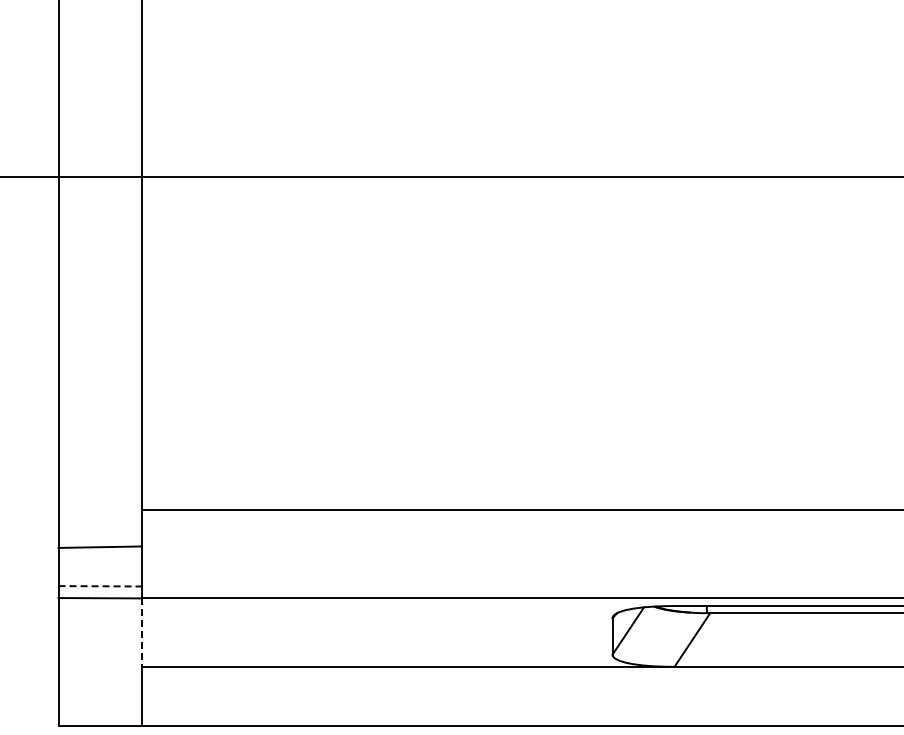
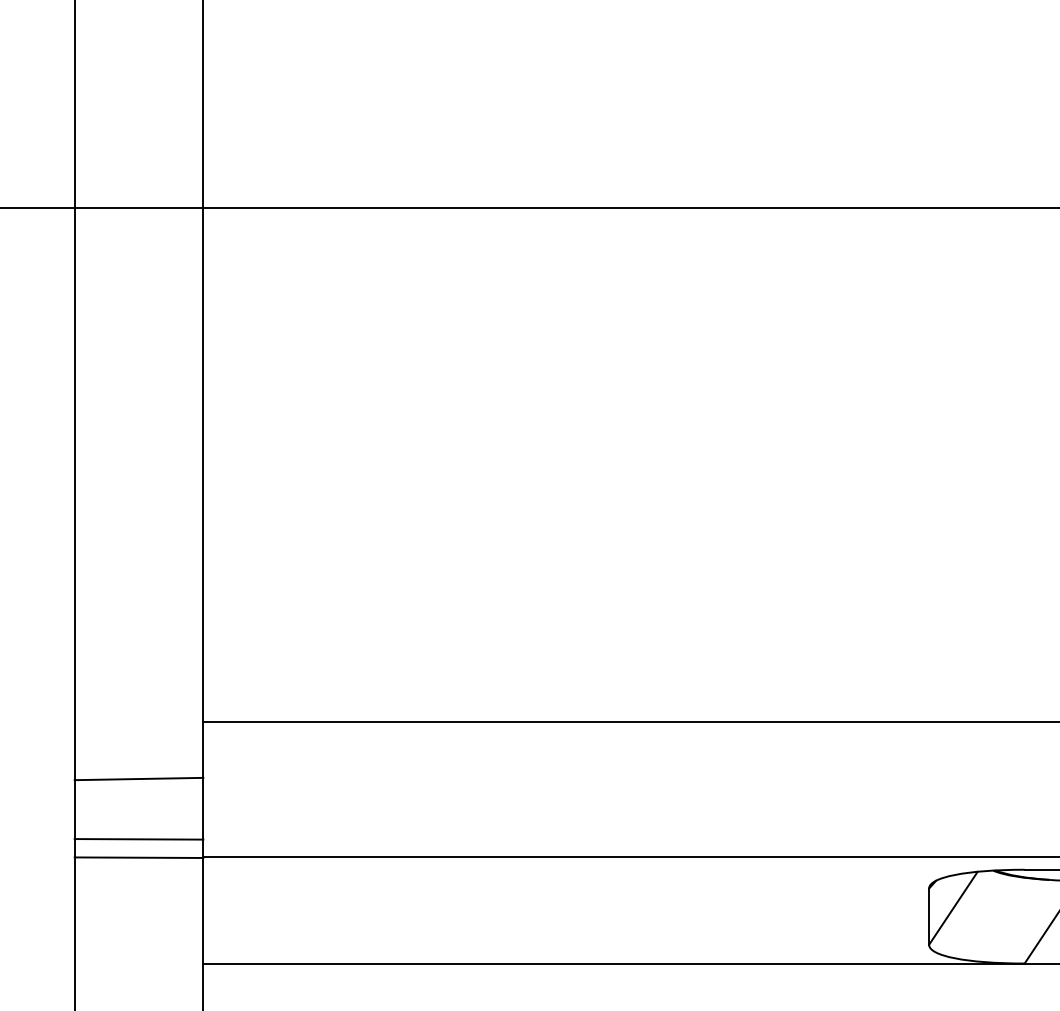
line: (100, 586) -> (139, 839), dashed -> solid
line: (141, 632) -> (202, 910), dashed -> solid

